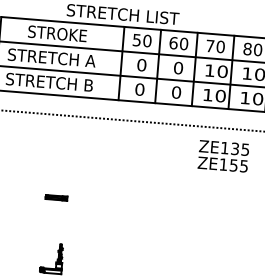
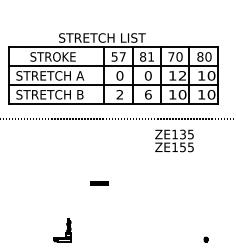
text: (147, 40) -> (122, 56), 50 -> 57
text: (179, 43) -> (147, 56), 60 -> 81
text: (222, 71) -> (182, 75), 10 -> 12
text: (139, 89) -> (119, 94), 0 -> 2
text: (176, 92) -> (148, 94), 0 -> 6
text: (223, 155) -> (174, 140), moved
part: (56, 198) -> (99, 183), moved

